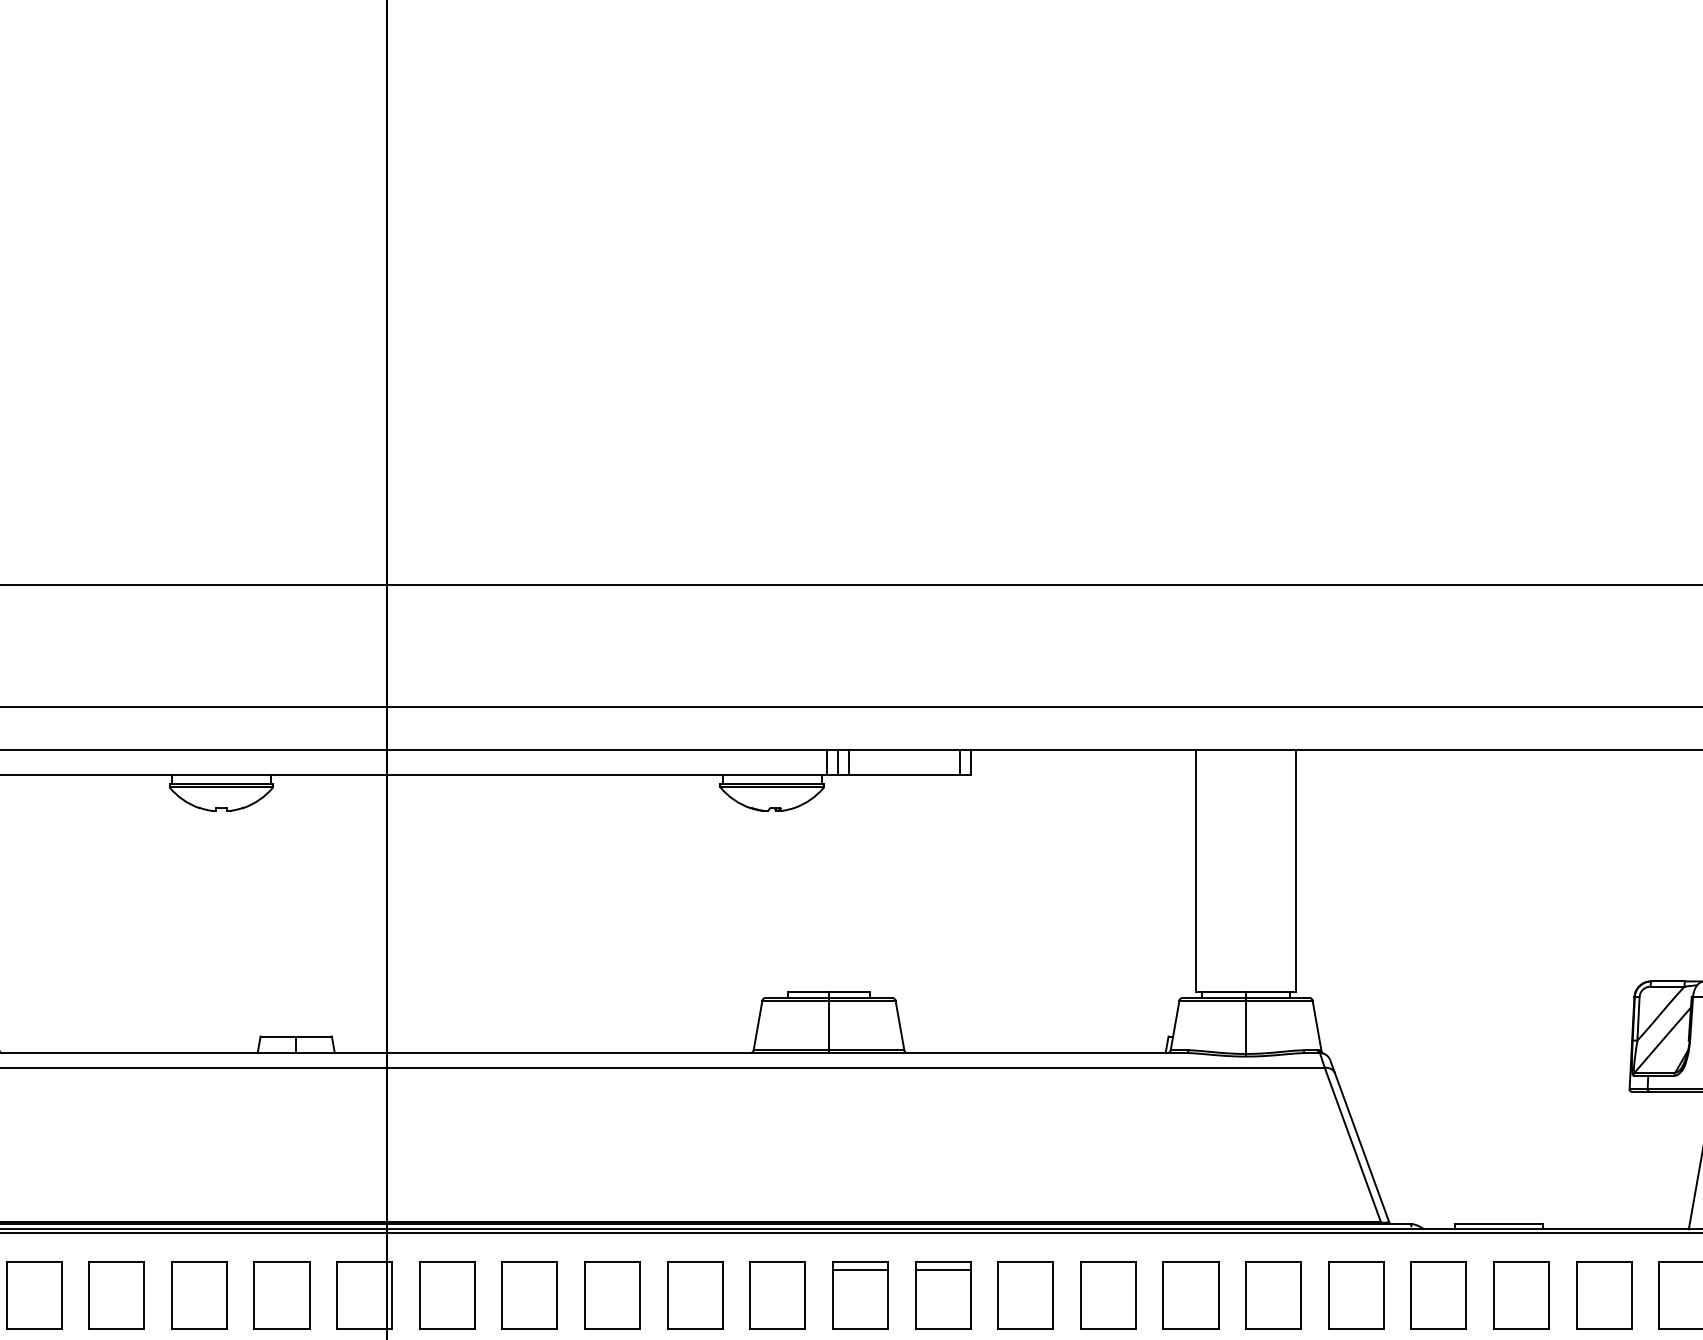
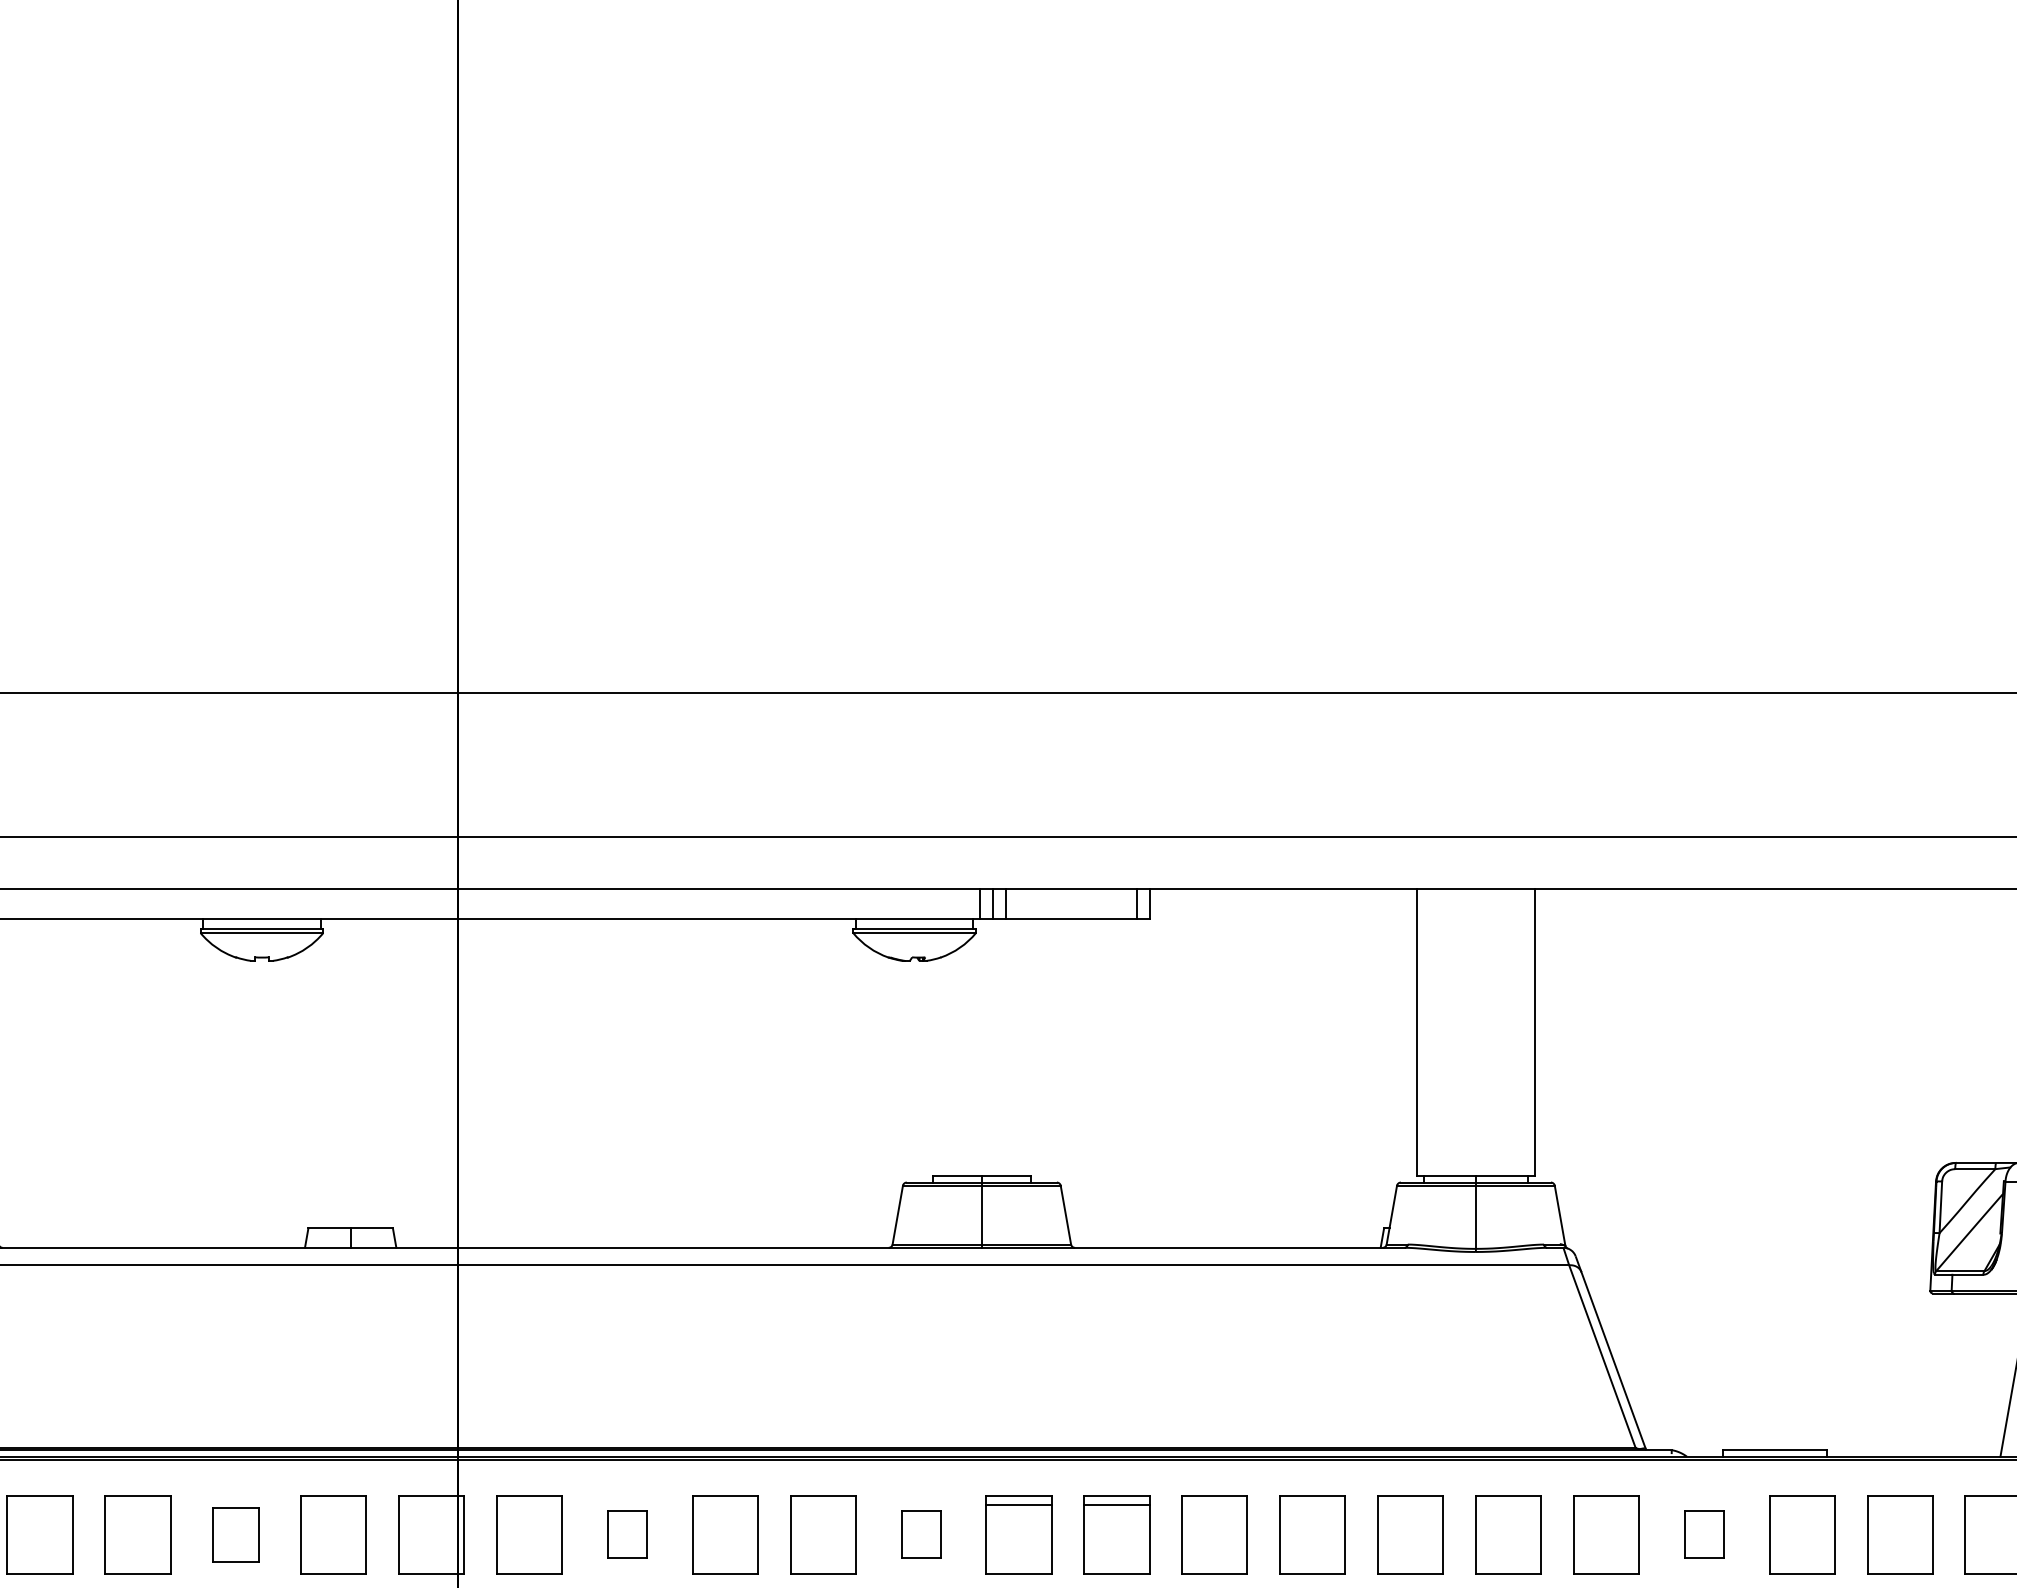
part: (199, 1295) -> (235, 1534), size x0.7
part: (529, 1295) -> (627, 1534), size x0.6
part: (778, 1295) -> (921, 1534), size x0.6
part: (1438, 1295) -> (1704, 1534), size x0.6

